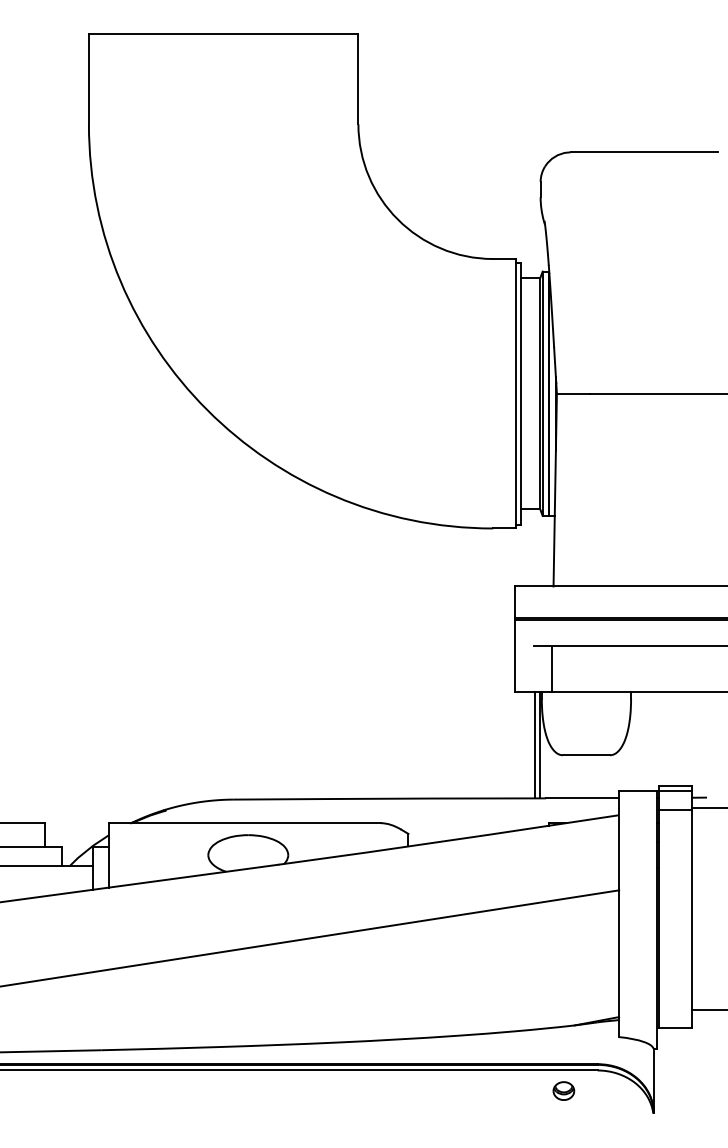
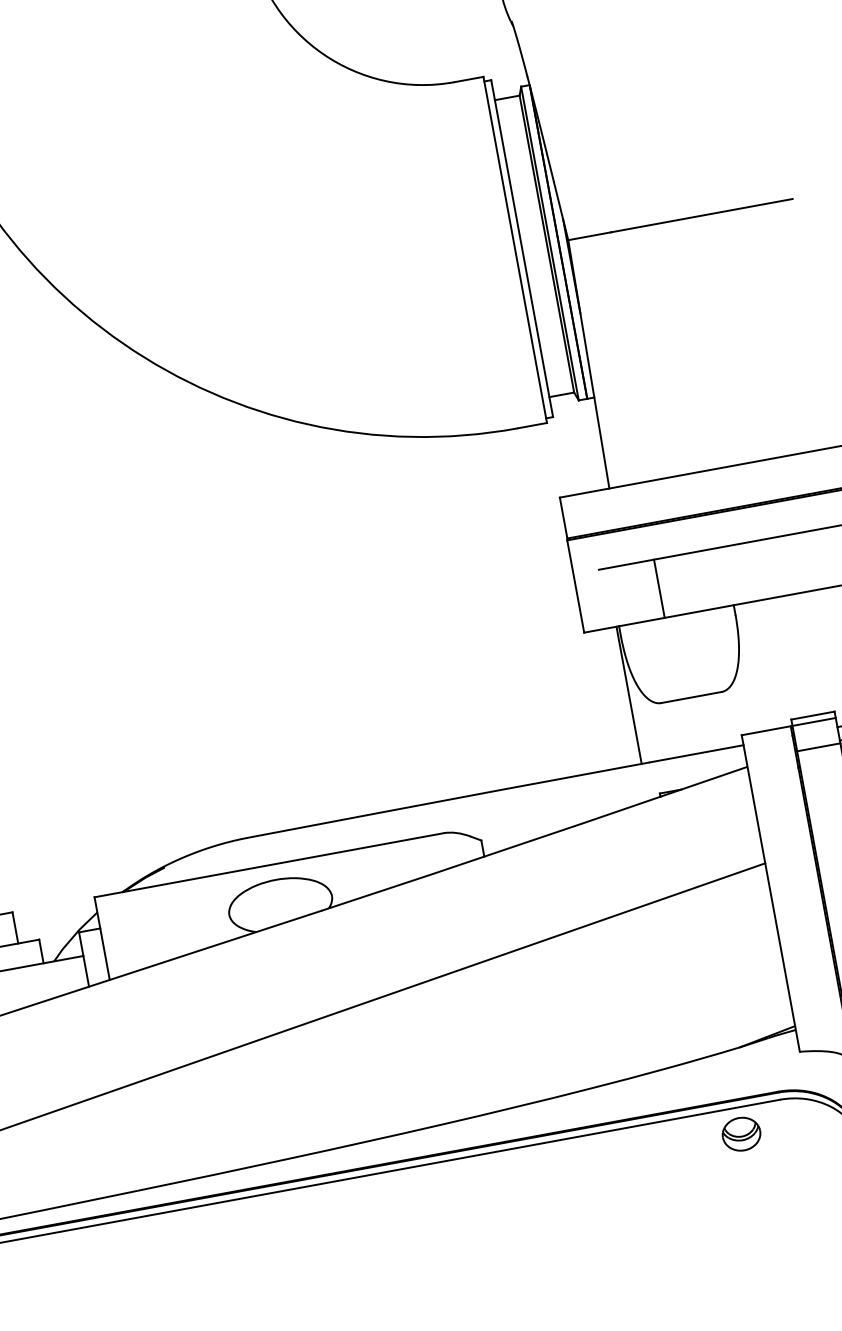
line: (552, 668) -> (659, 588), moved
line: (534, 744) -> (622, 695), removed
part: (563, 1090) -> (740, 1133), size x1.4

